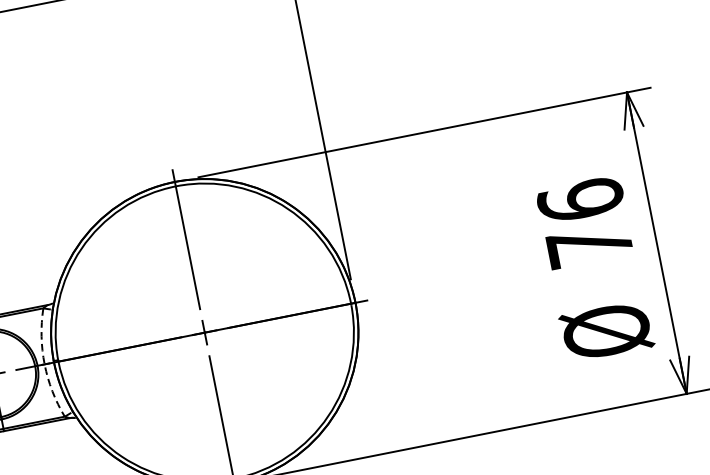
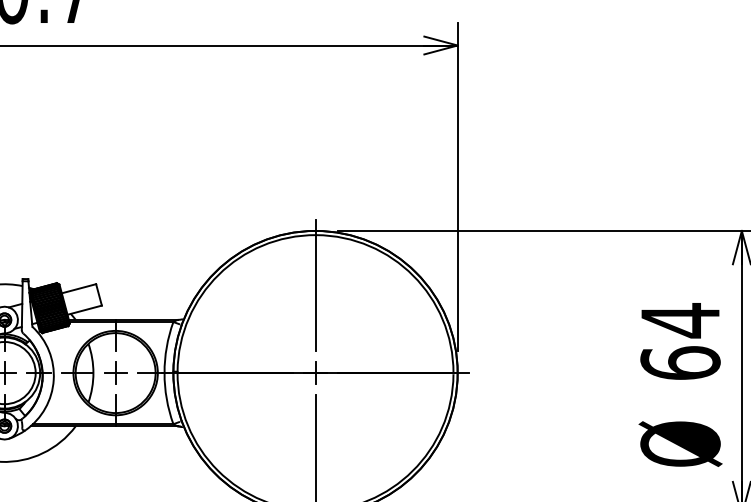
text: (585, 222) -> (680, 341), 76 -> 64
arc: (44, 364) -> (164, 373), dashed -> solid

